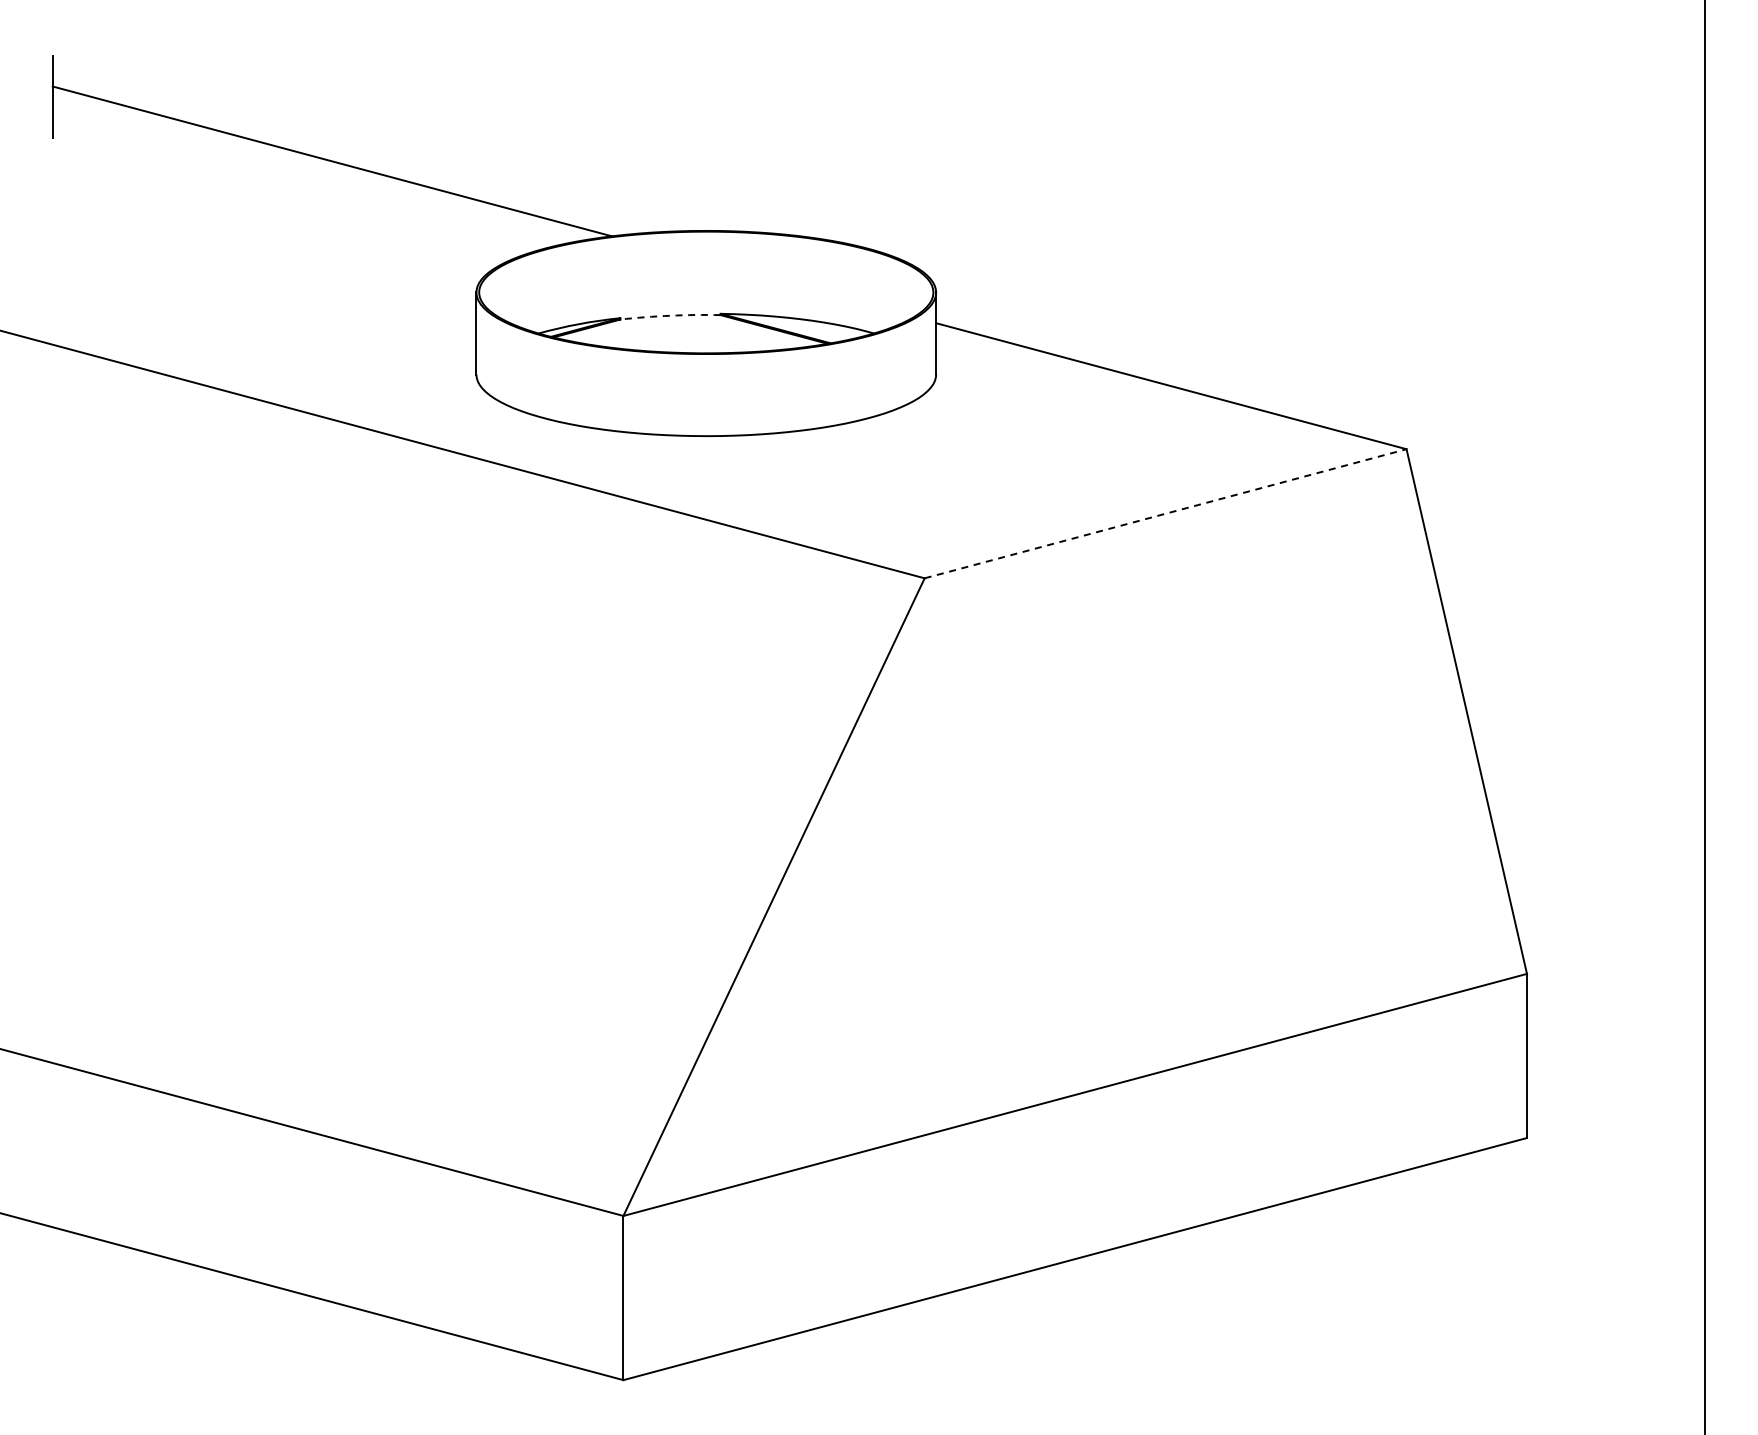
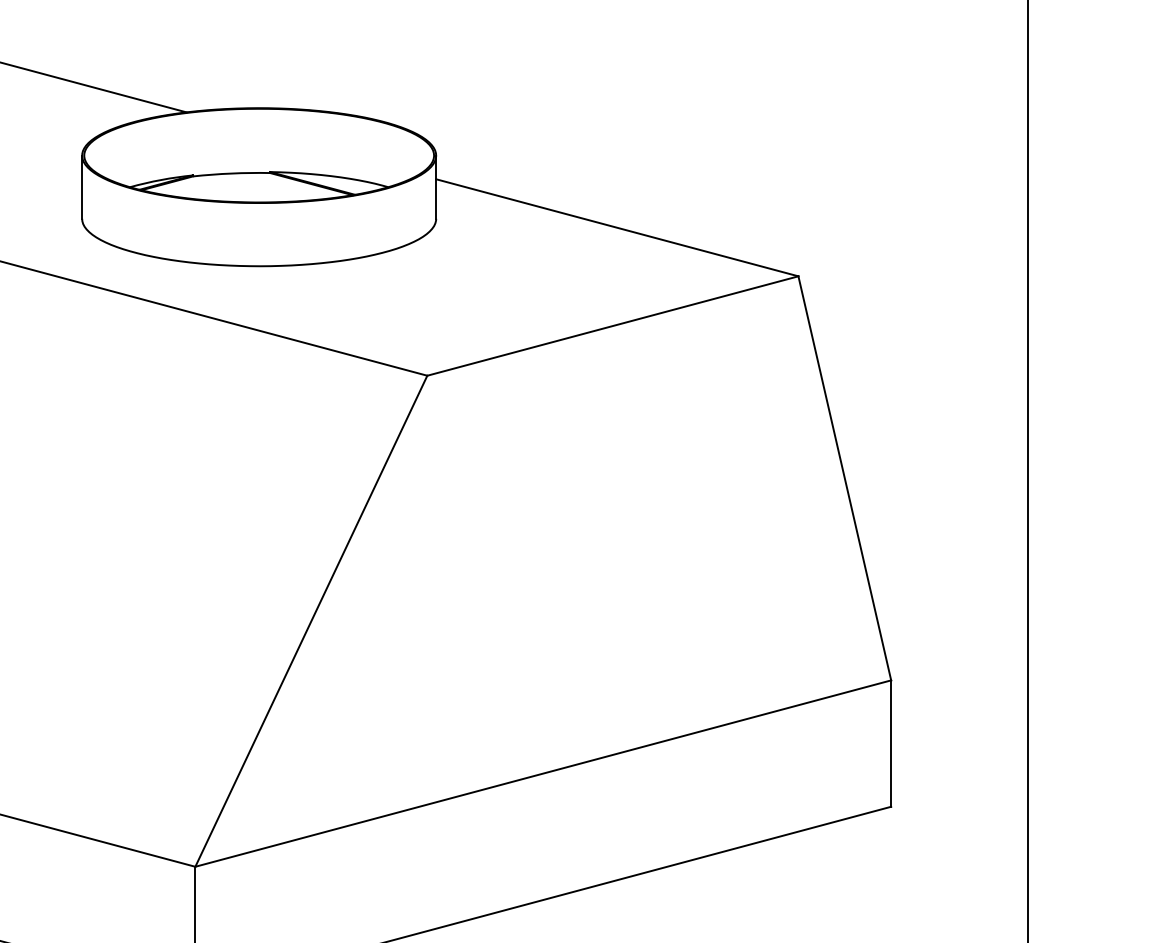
arc: (670, 315) -> (231, 173), dashed -> solid
line: (1166, 513) -> (613, 325), dashed -> solid

